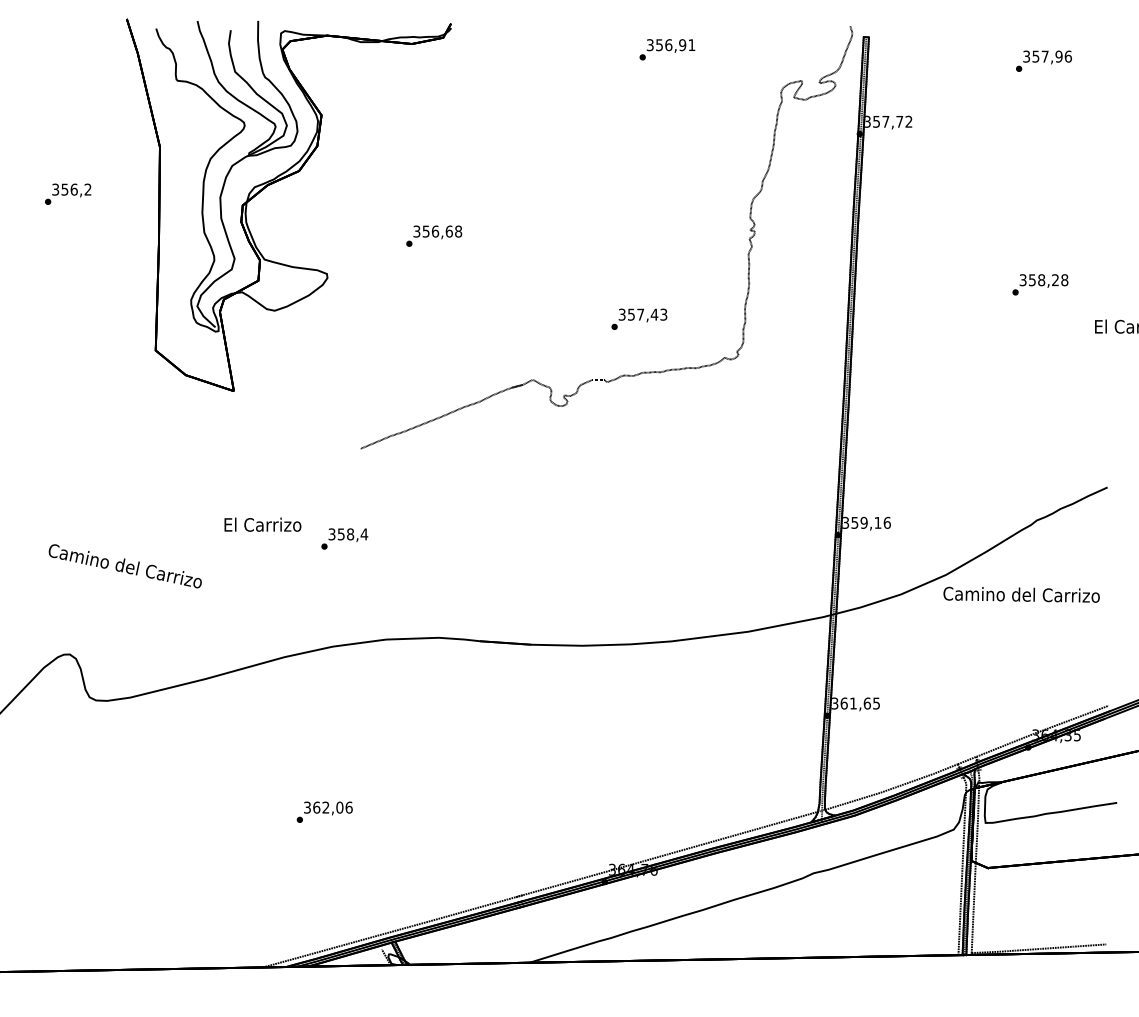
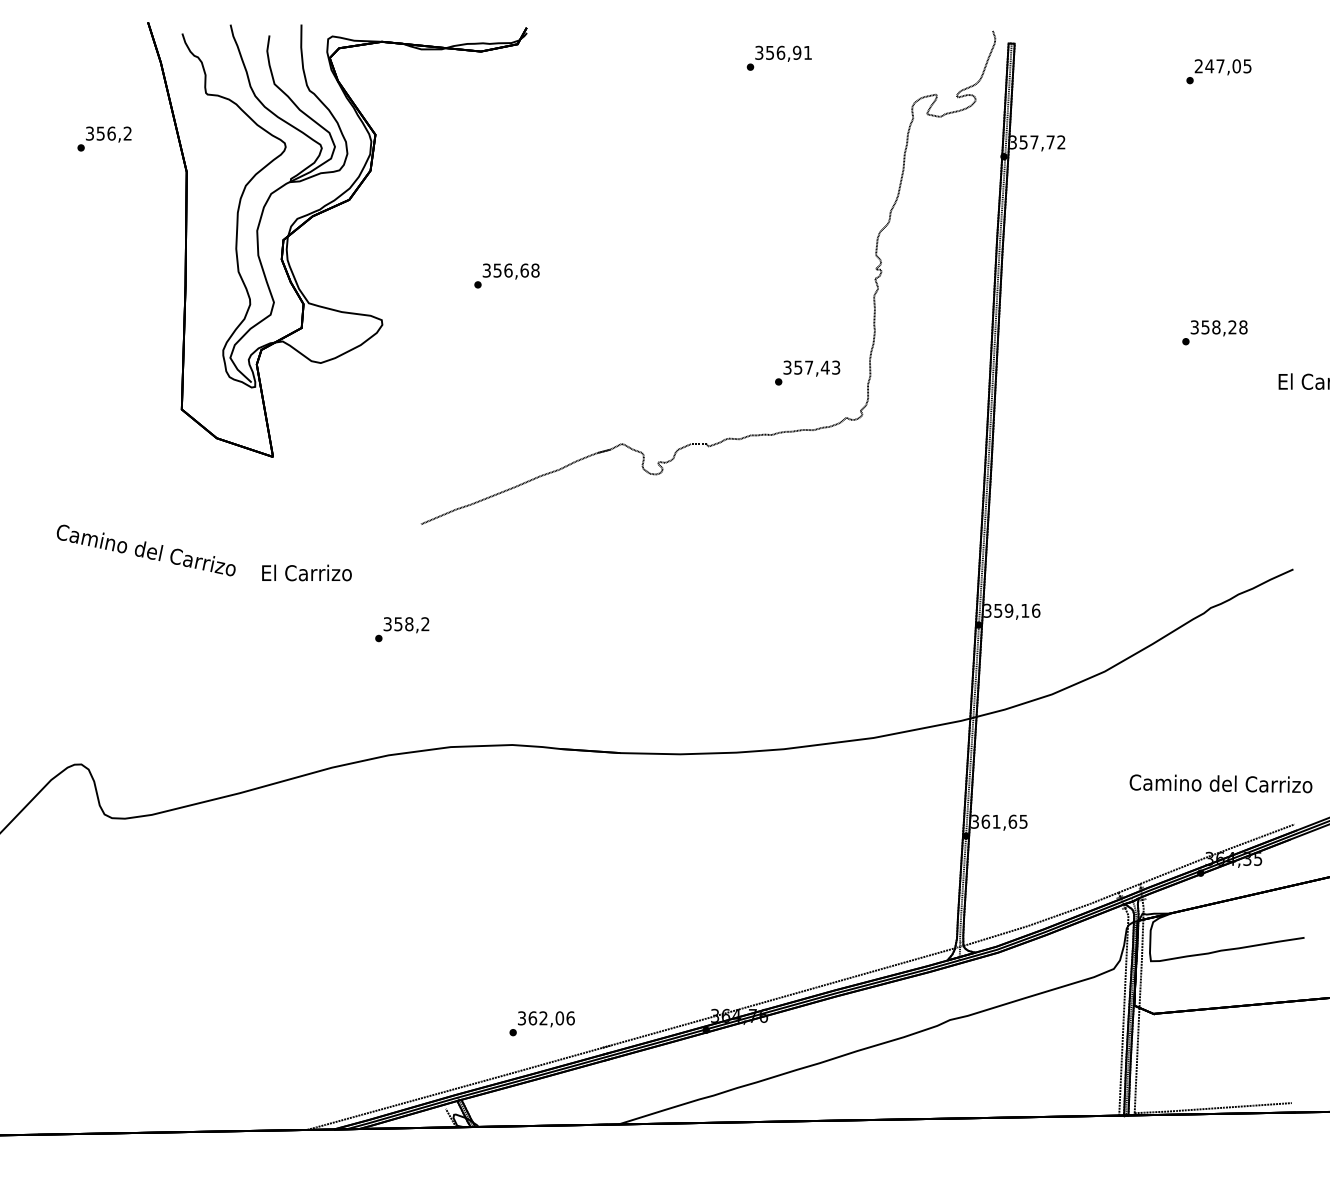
text: (1046, 56) -> (1222, 66), 357,96 -> 247,05
text: (68, 193) -> (104, 138), moved
text: (639, 318) -> (807, 372), moved
text: (262, 524) -> (306, 572), moved
text: (364, 534) -> (425, 624), 358,4 -> 358,2
text: (124, 566) -> (145, 550), moved
text: (1021, 594) -> (1220, 783), moved
text: (324, 812) -> (541, 1023), moved

